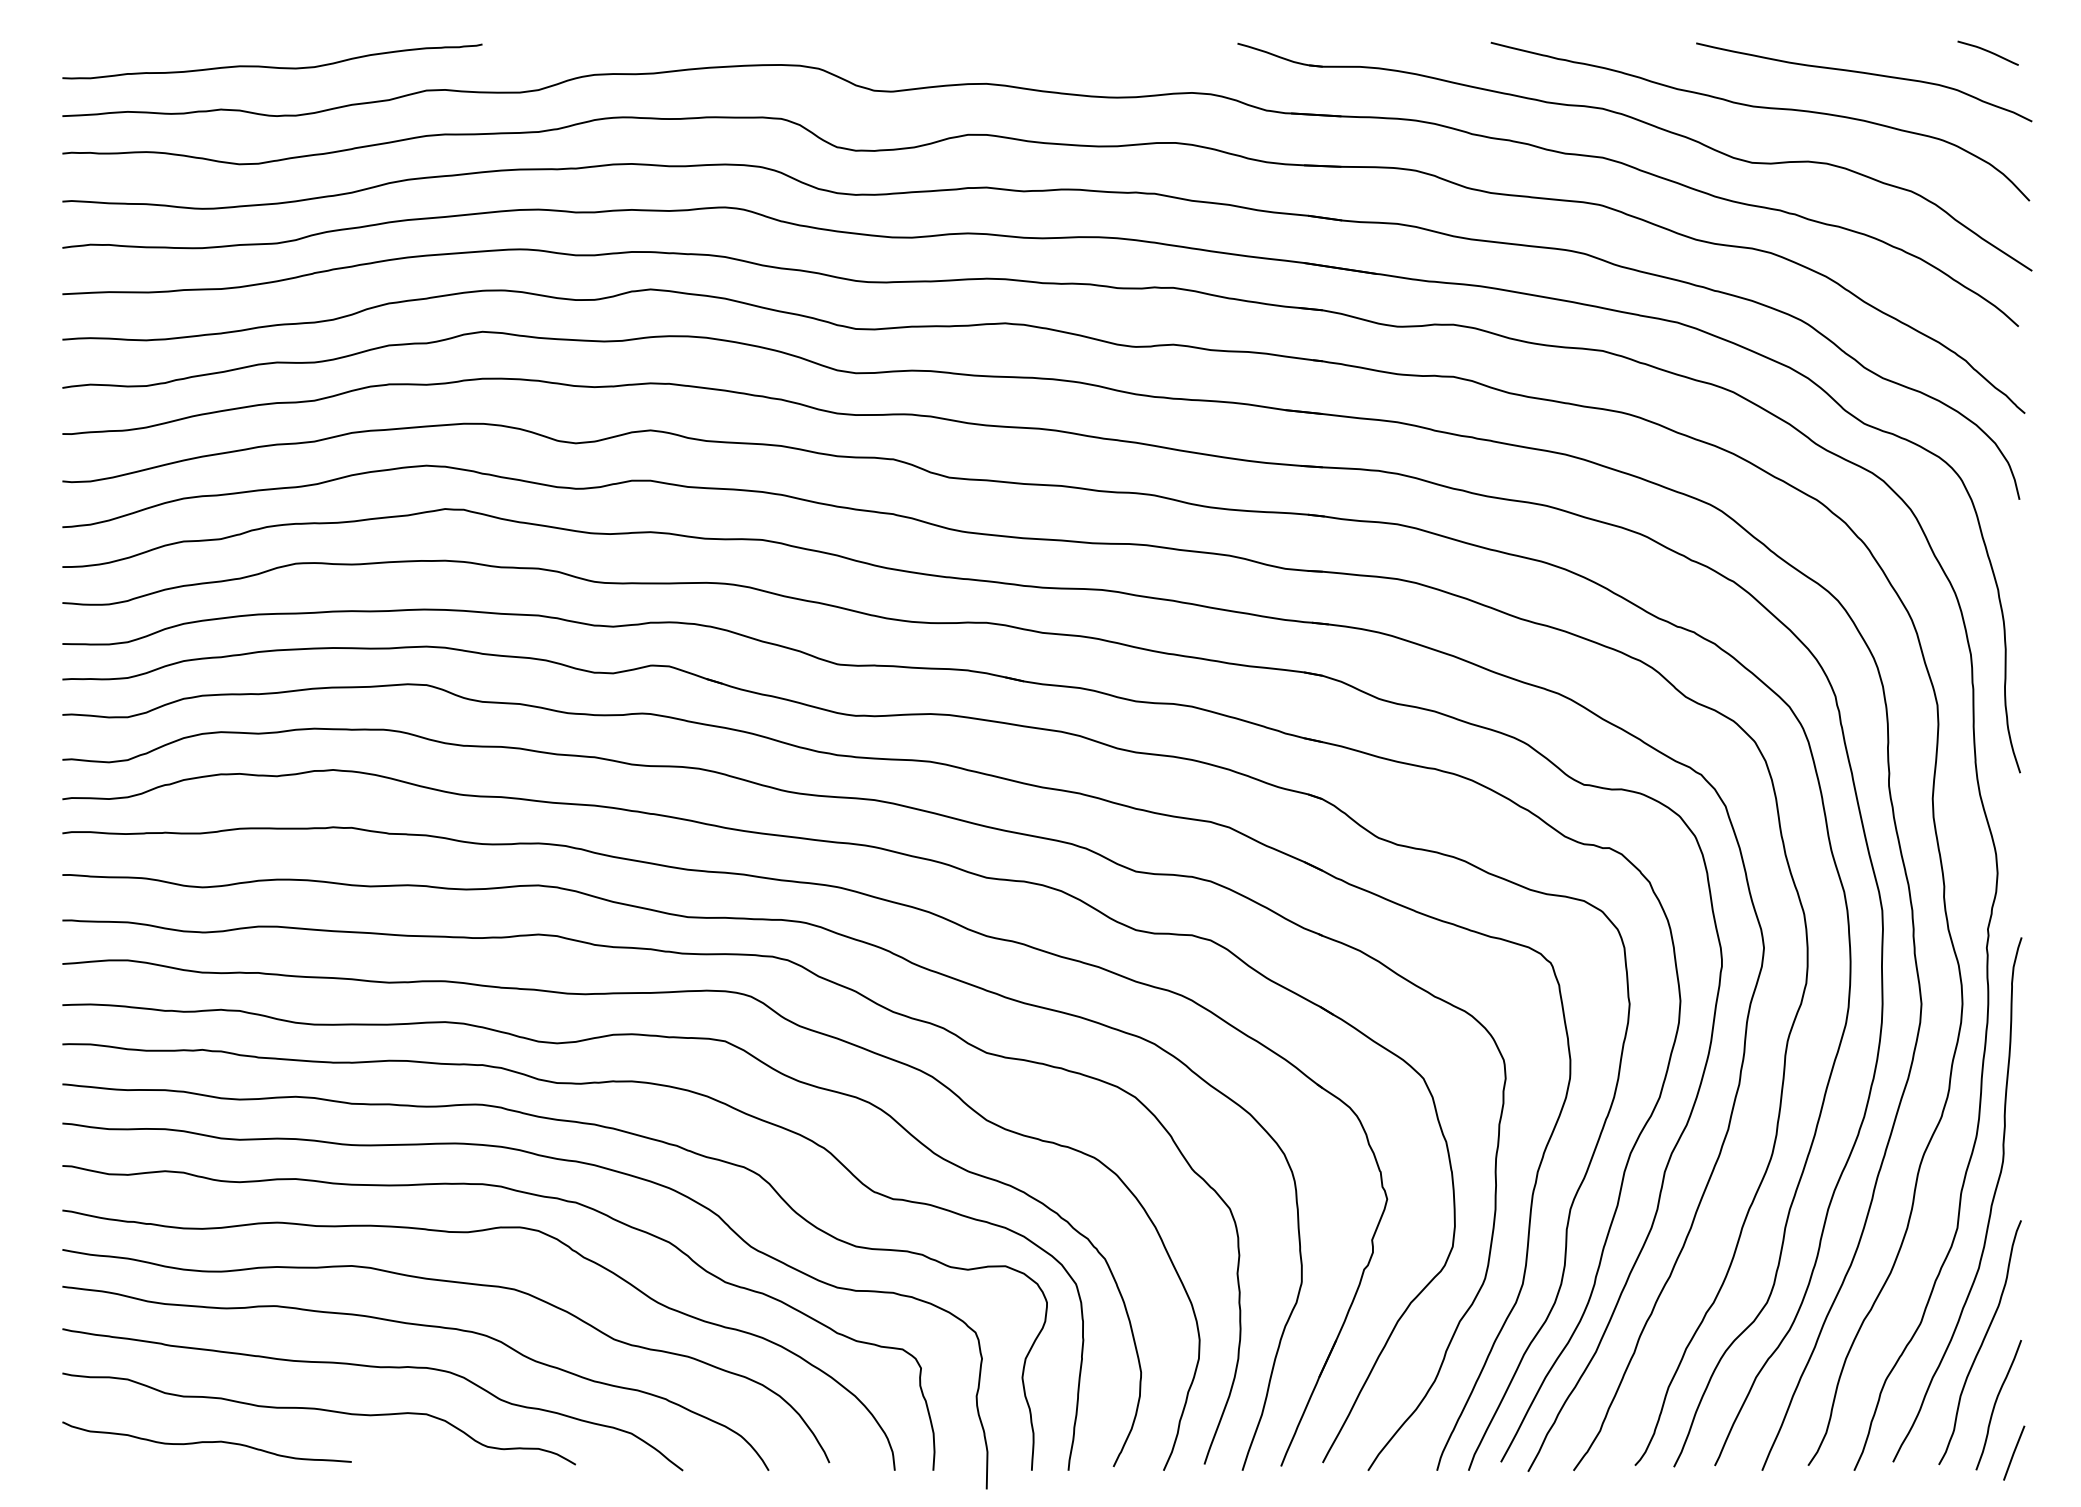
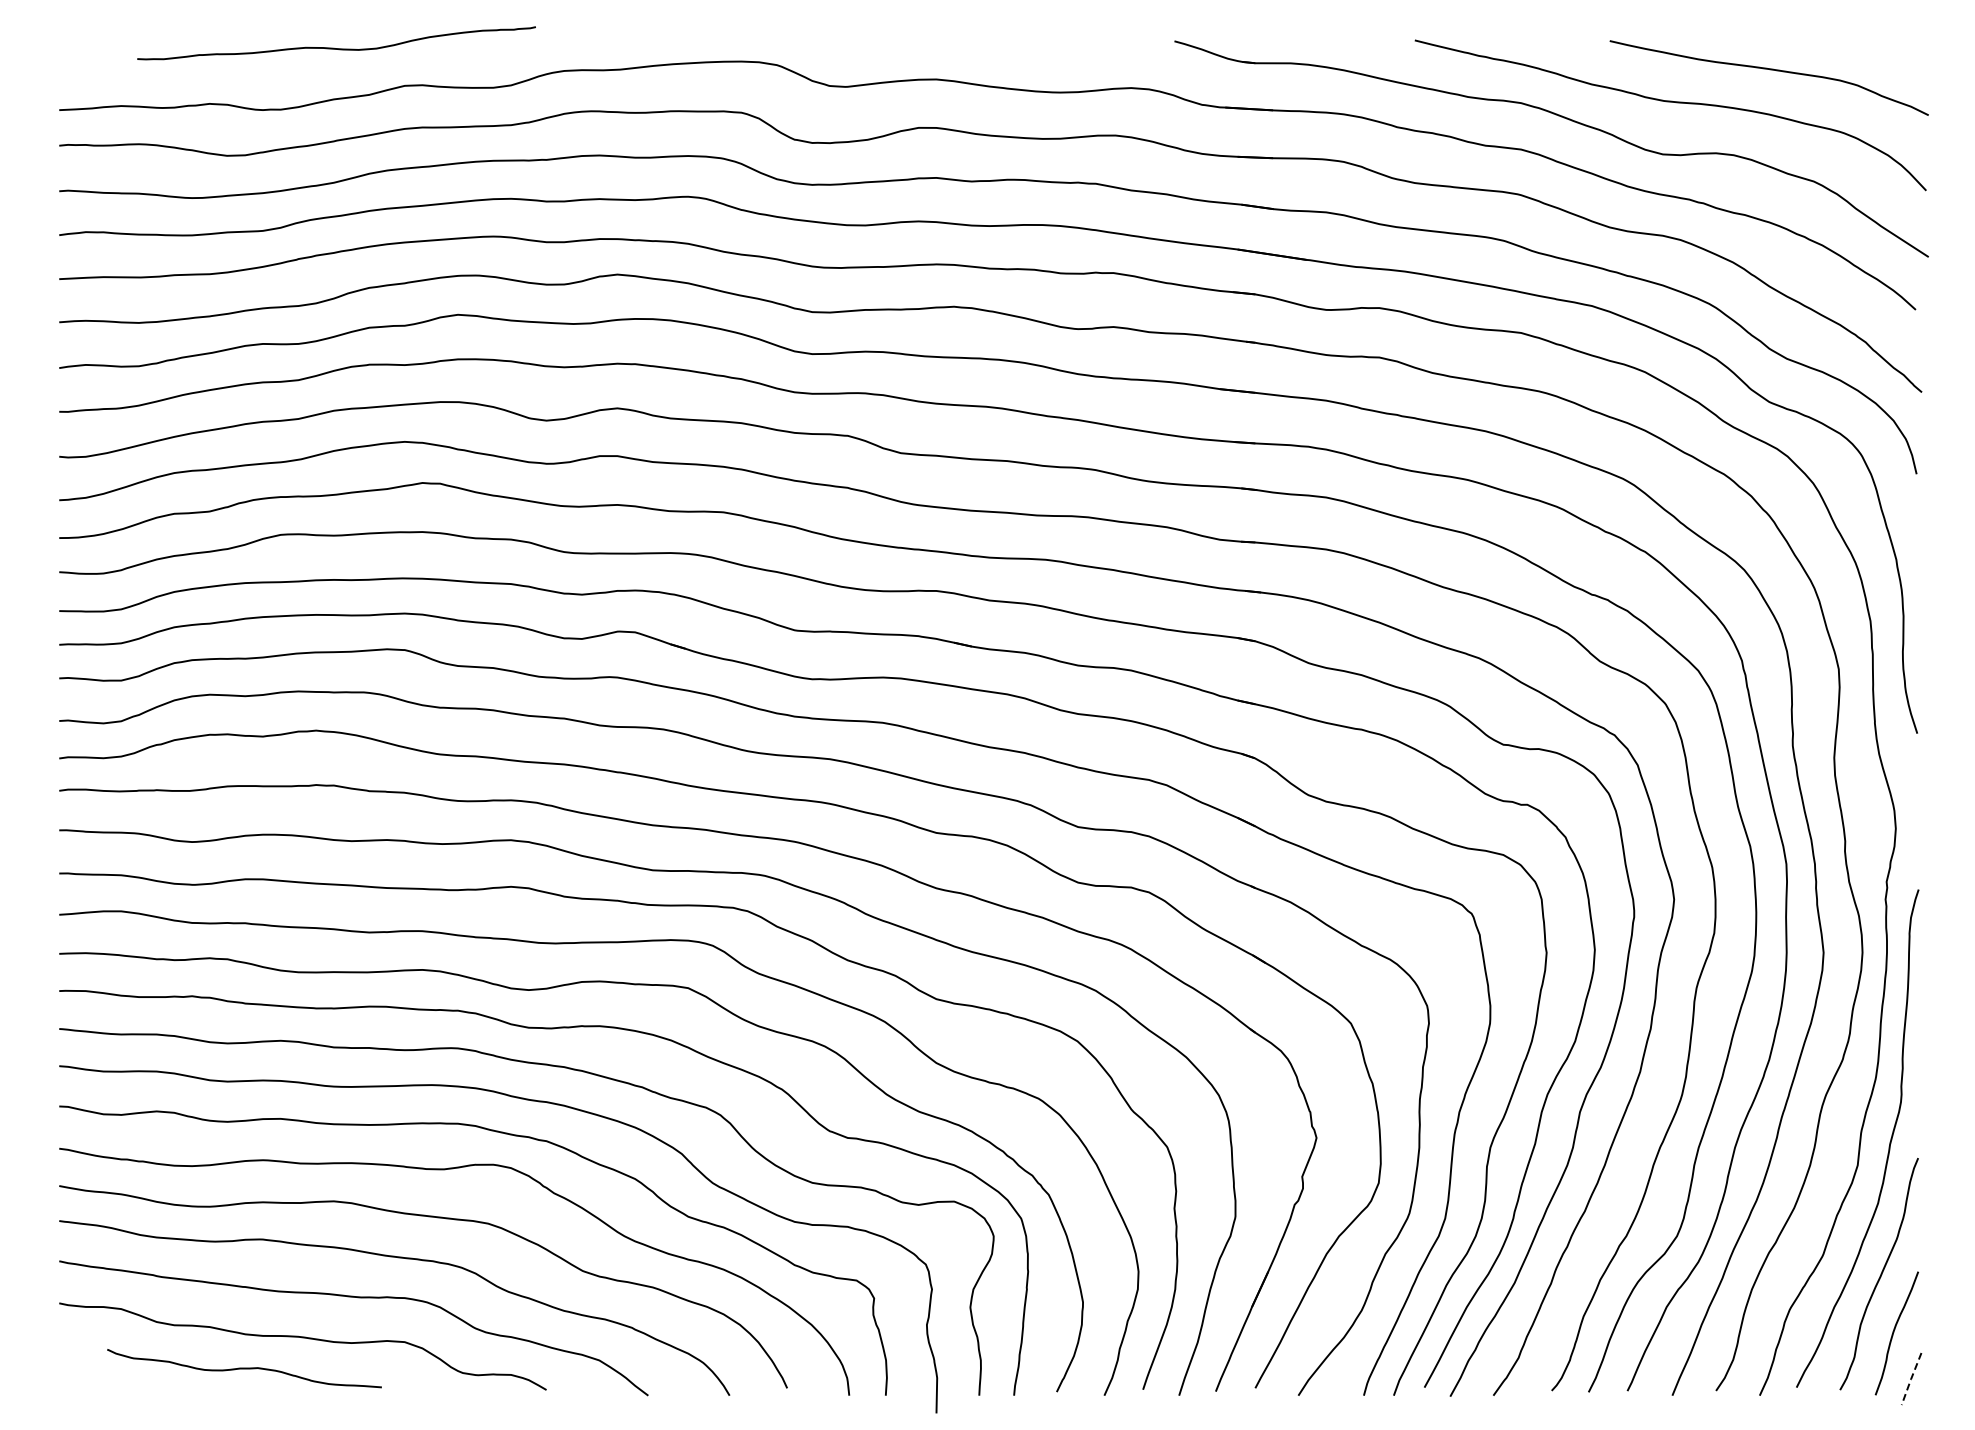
curve: (1987, 52) -> (1886, 49), removed
curve: (270, 65) -> (334, 47), moved
curve: (207, 1442) -> (244, 1368), moved
line: (2014, 1453) -> (1911, 1379), solid -> dashed

